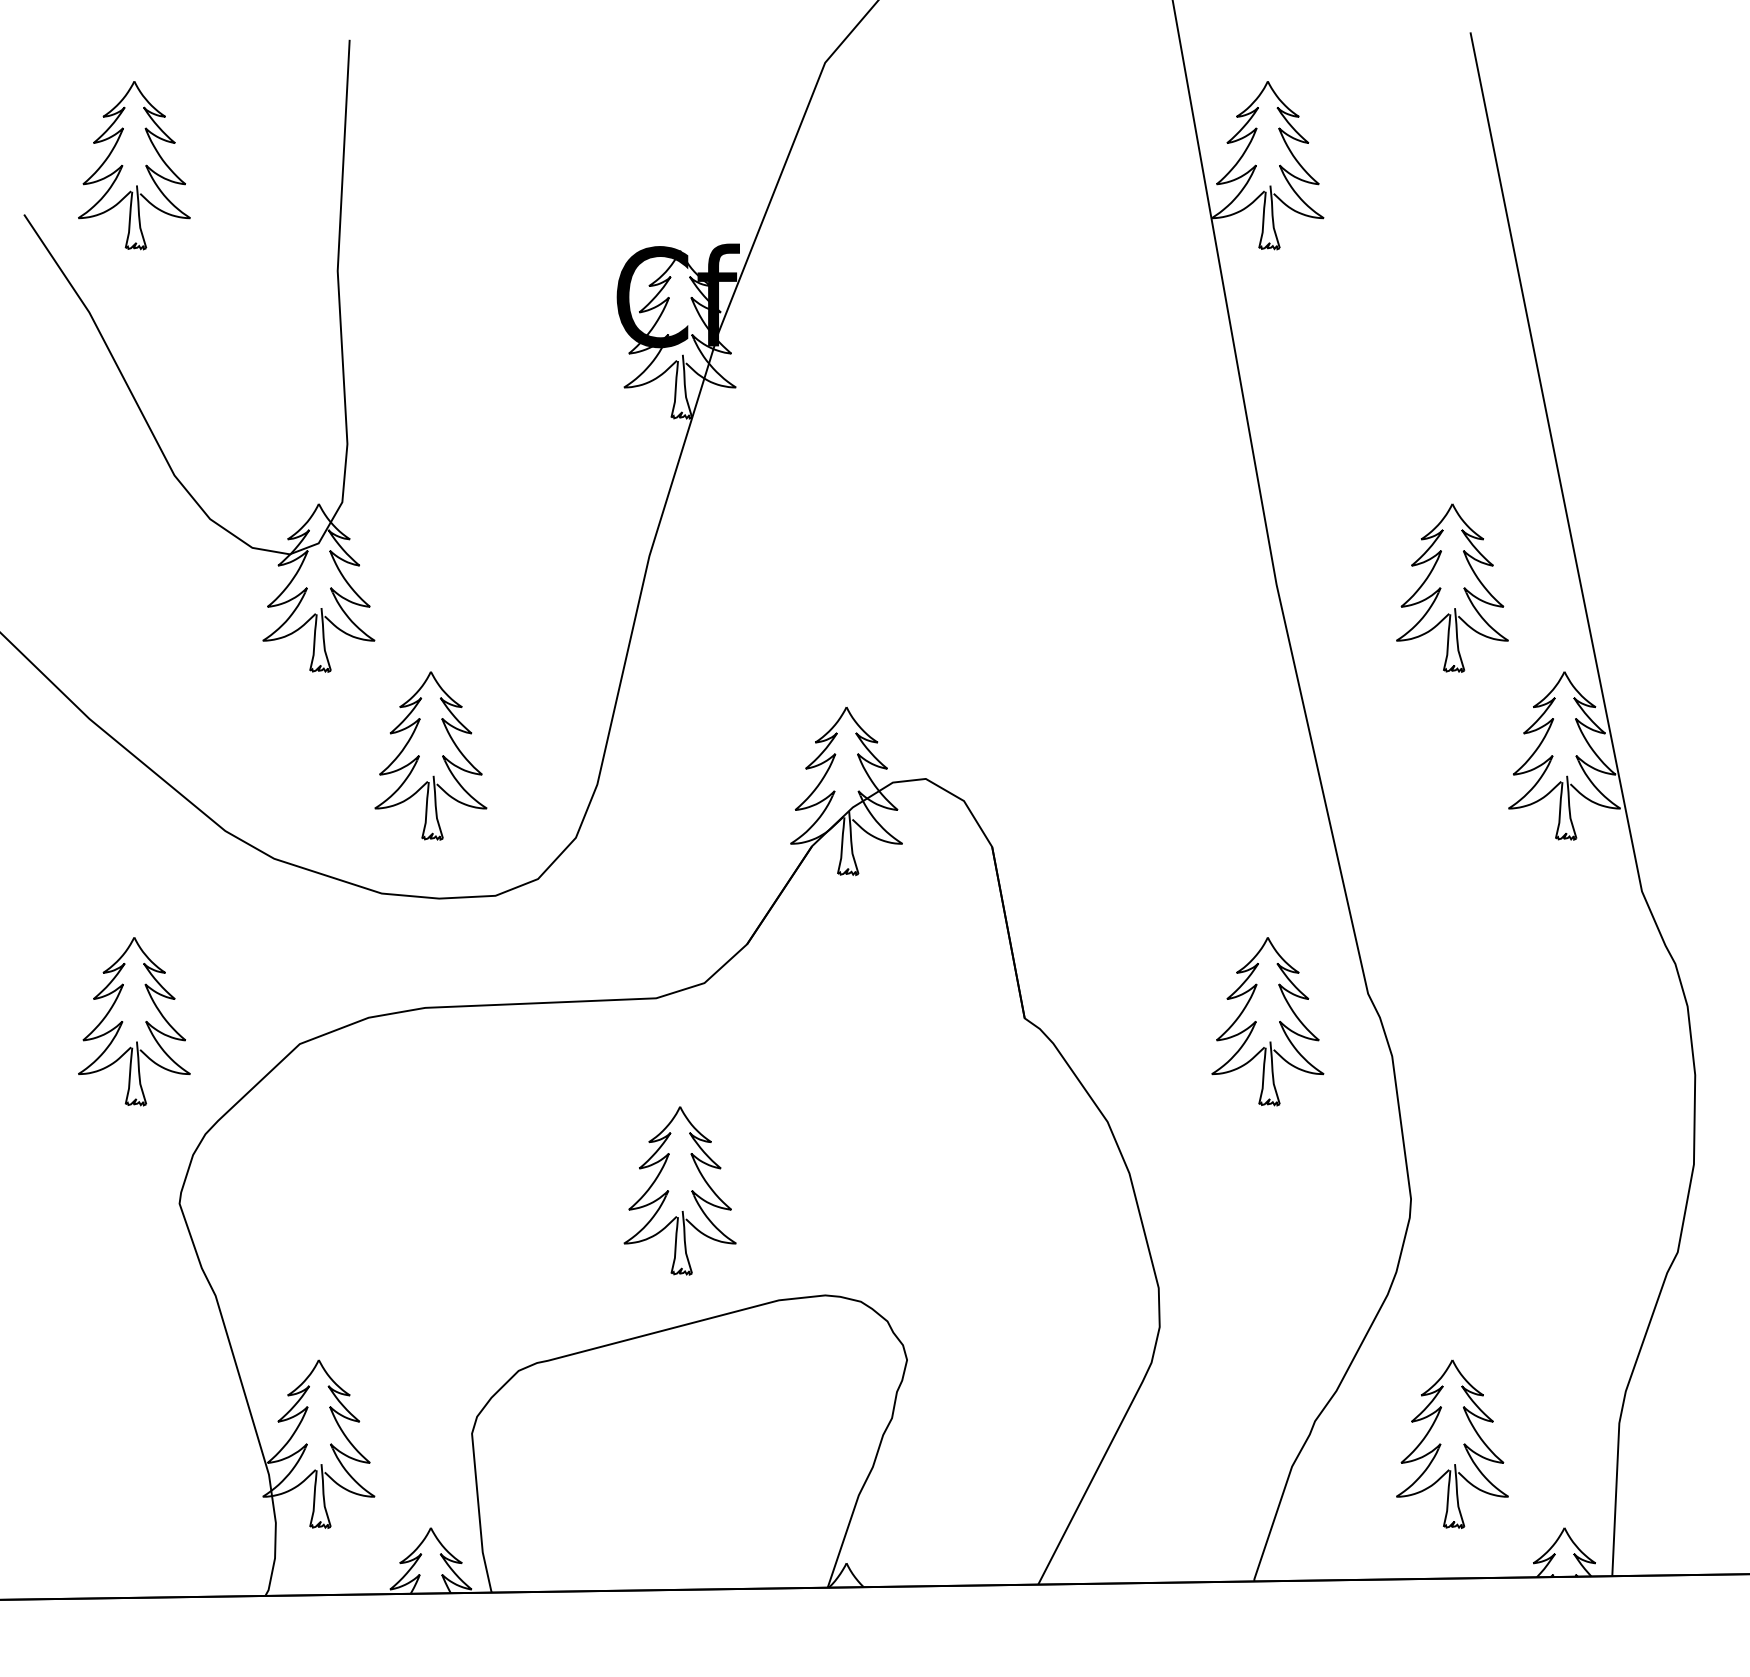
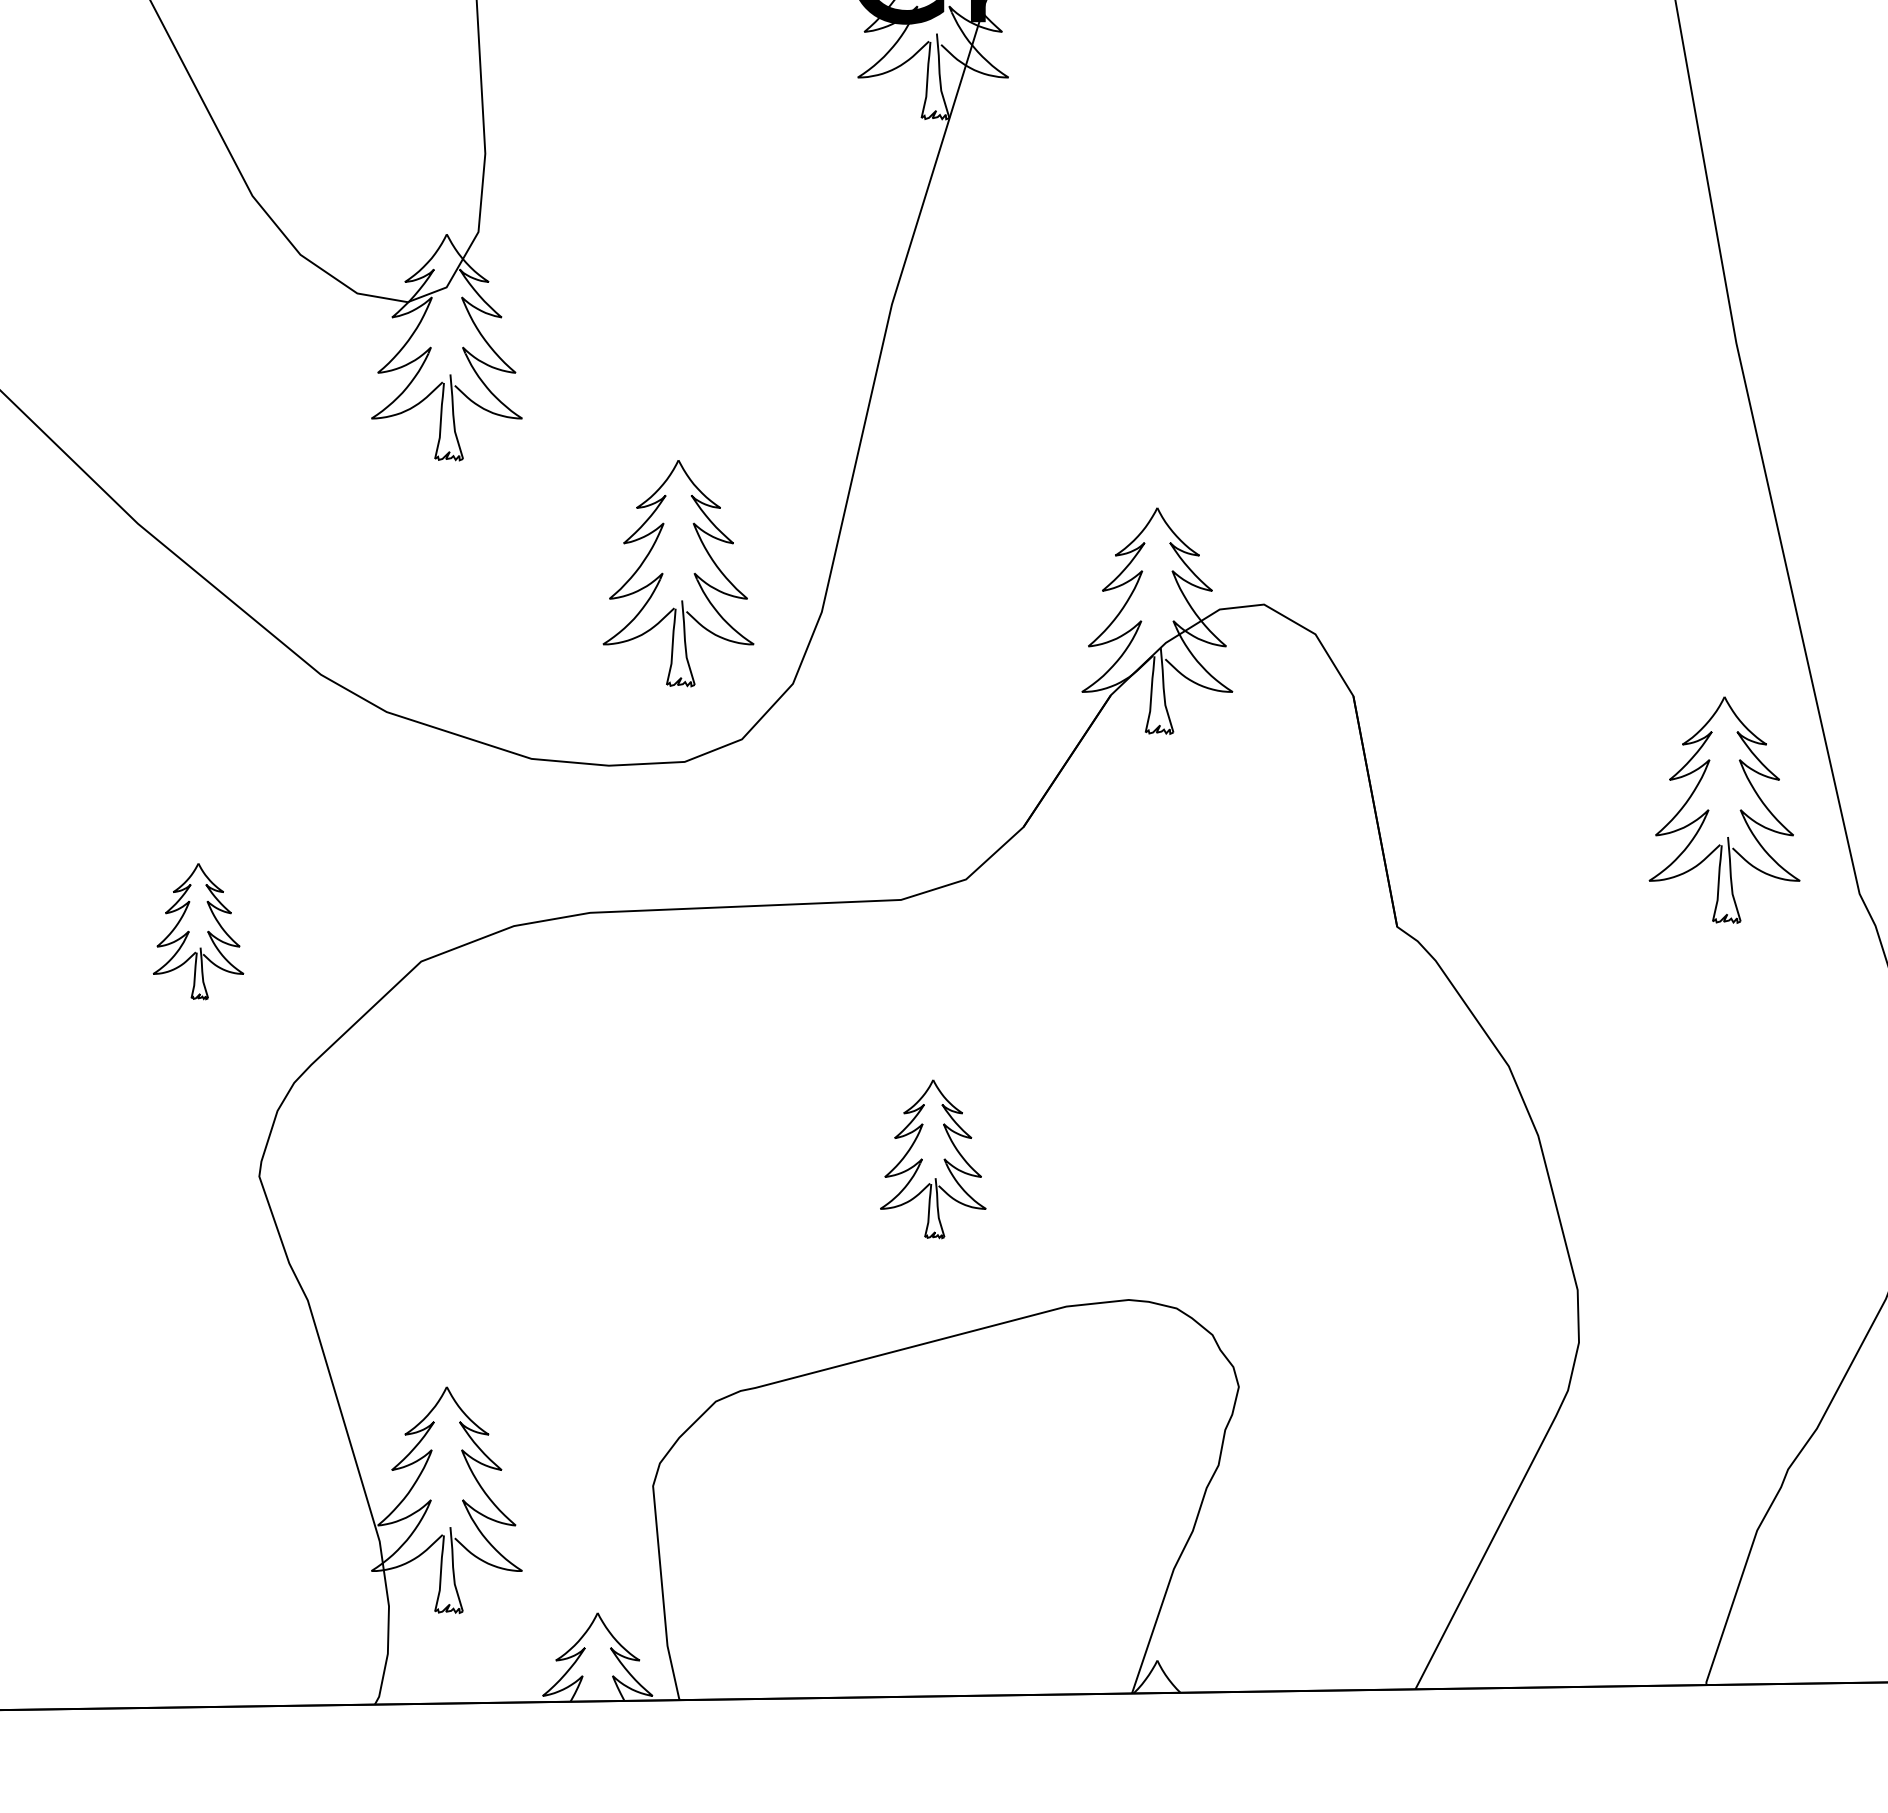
part: (430, 755) -> (677, 573), moved
part: (134, 1021) -> (198, 931), size x0.6
part: (1267, 1021) -> (1724, 809), moved
part: (679, 1190) -> (932, 1158), size x0.7

